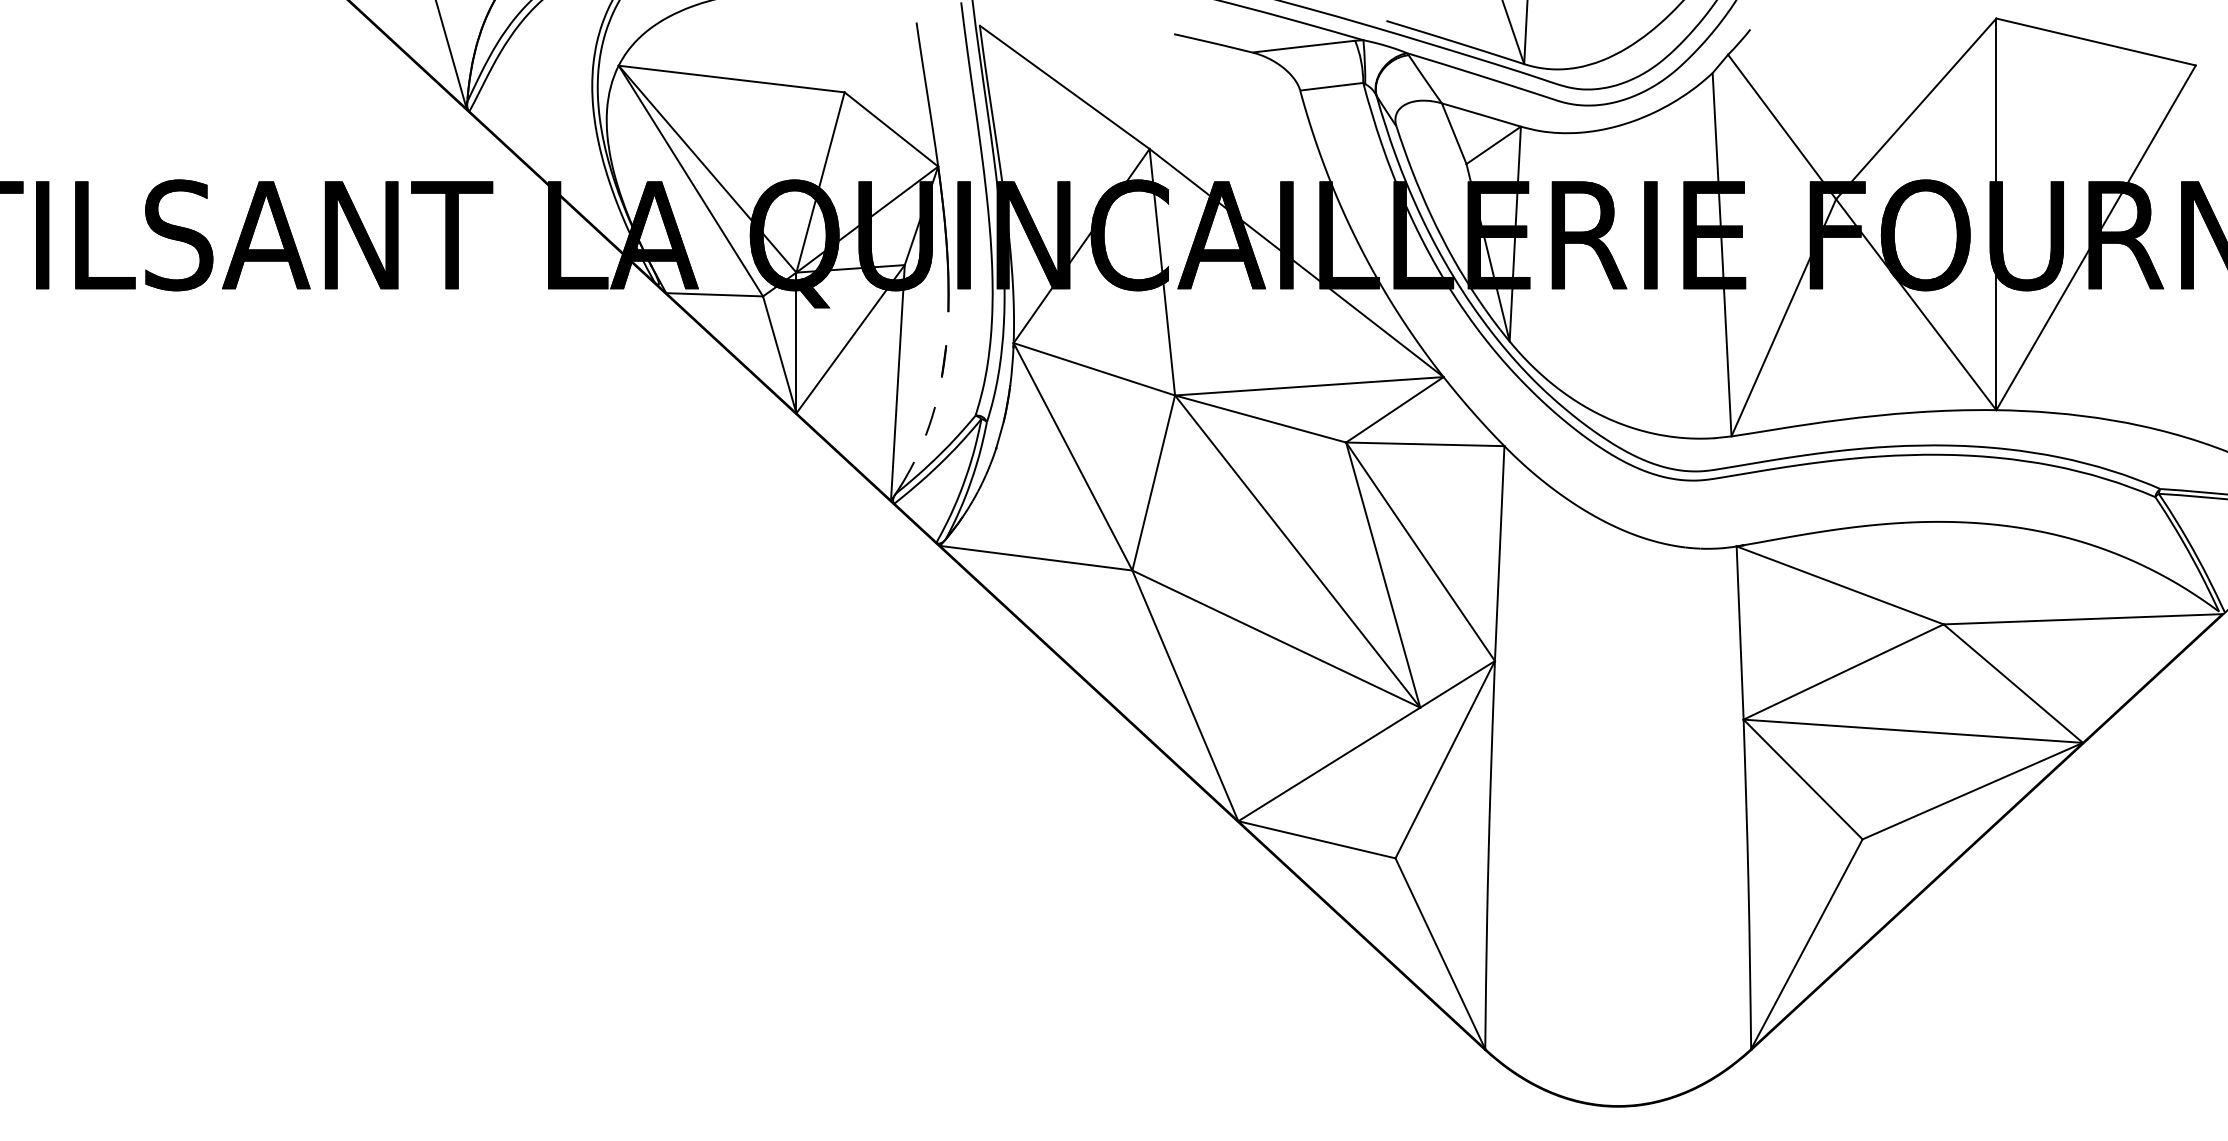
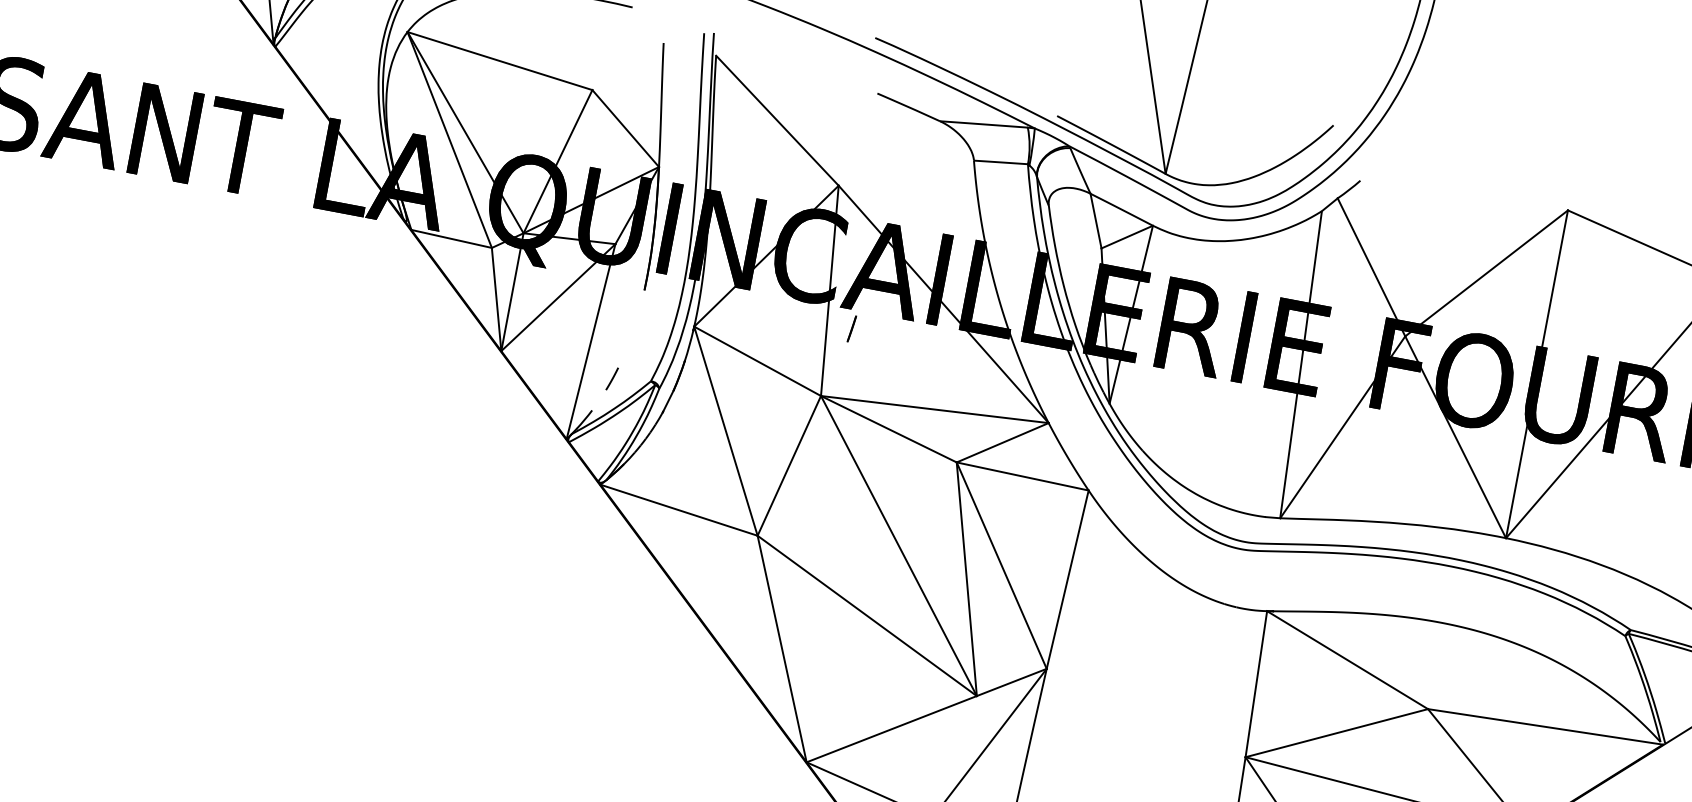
line: (944, 361) -> (852, 329), moved

